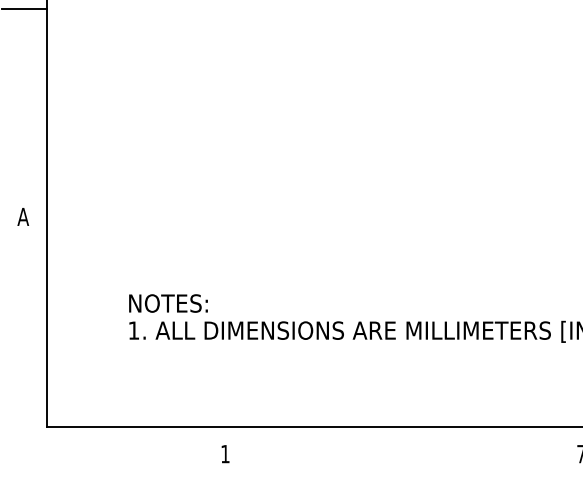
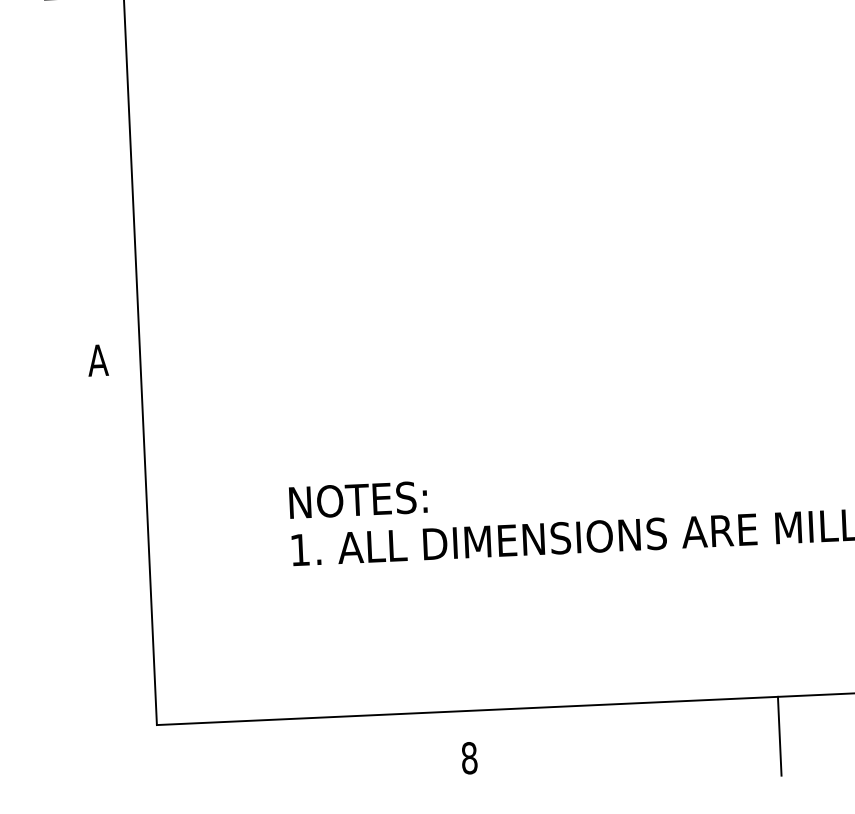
line: (403, 449) -> (779, 736), added
text: (225, 453) -> (469, 757), 1 -> 8

